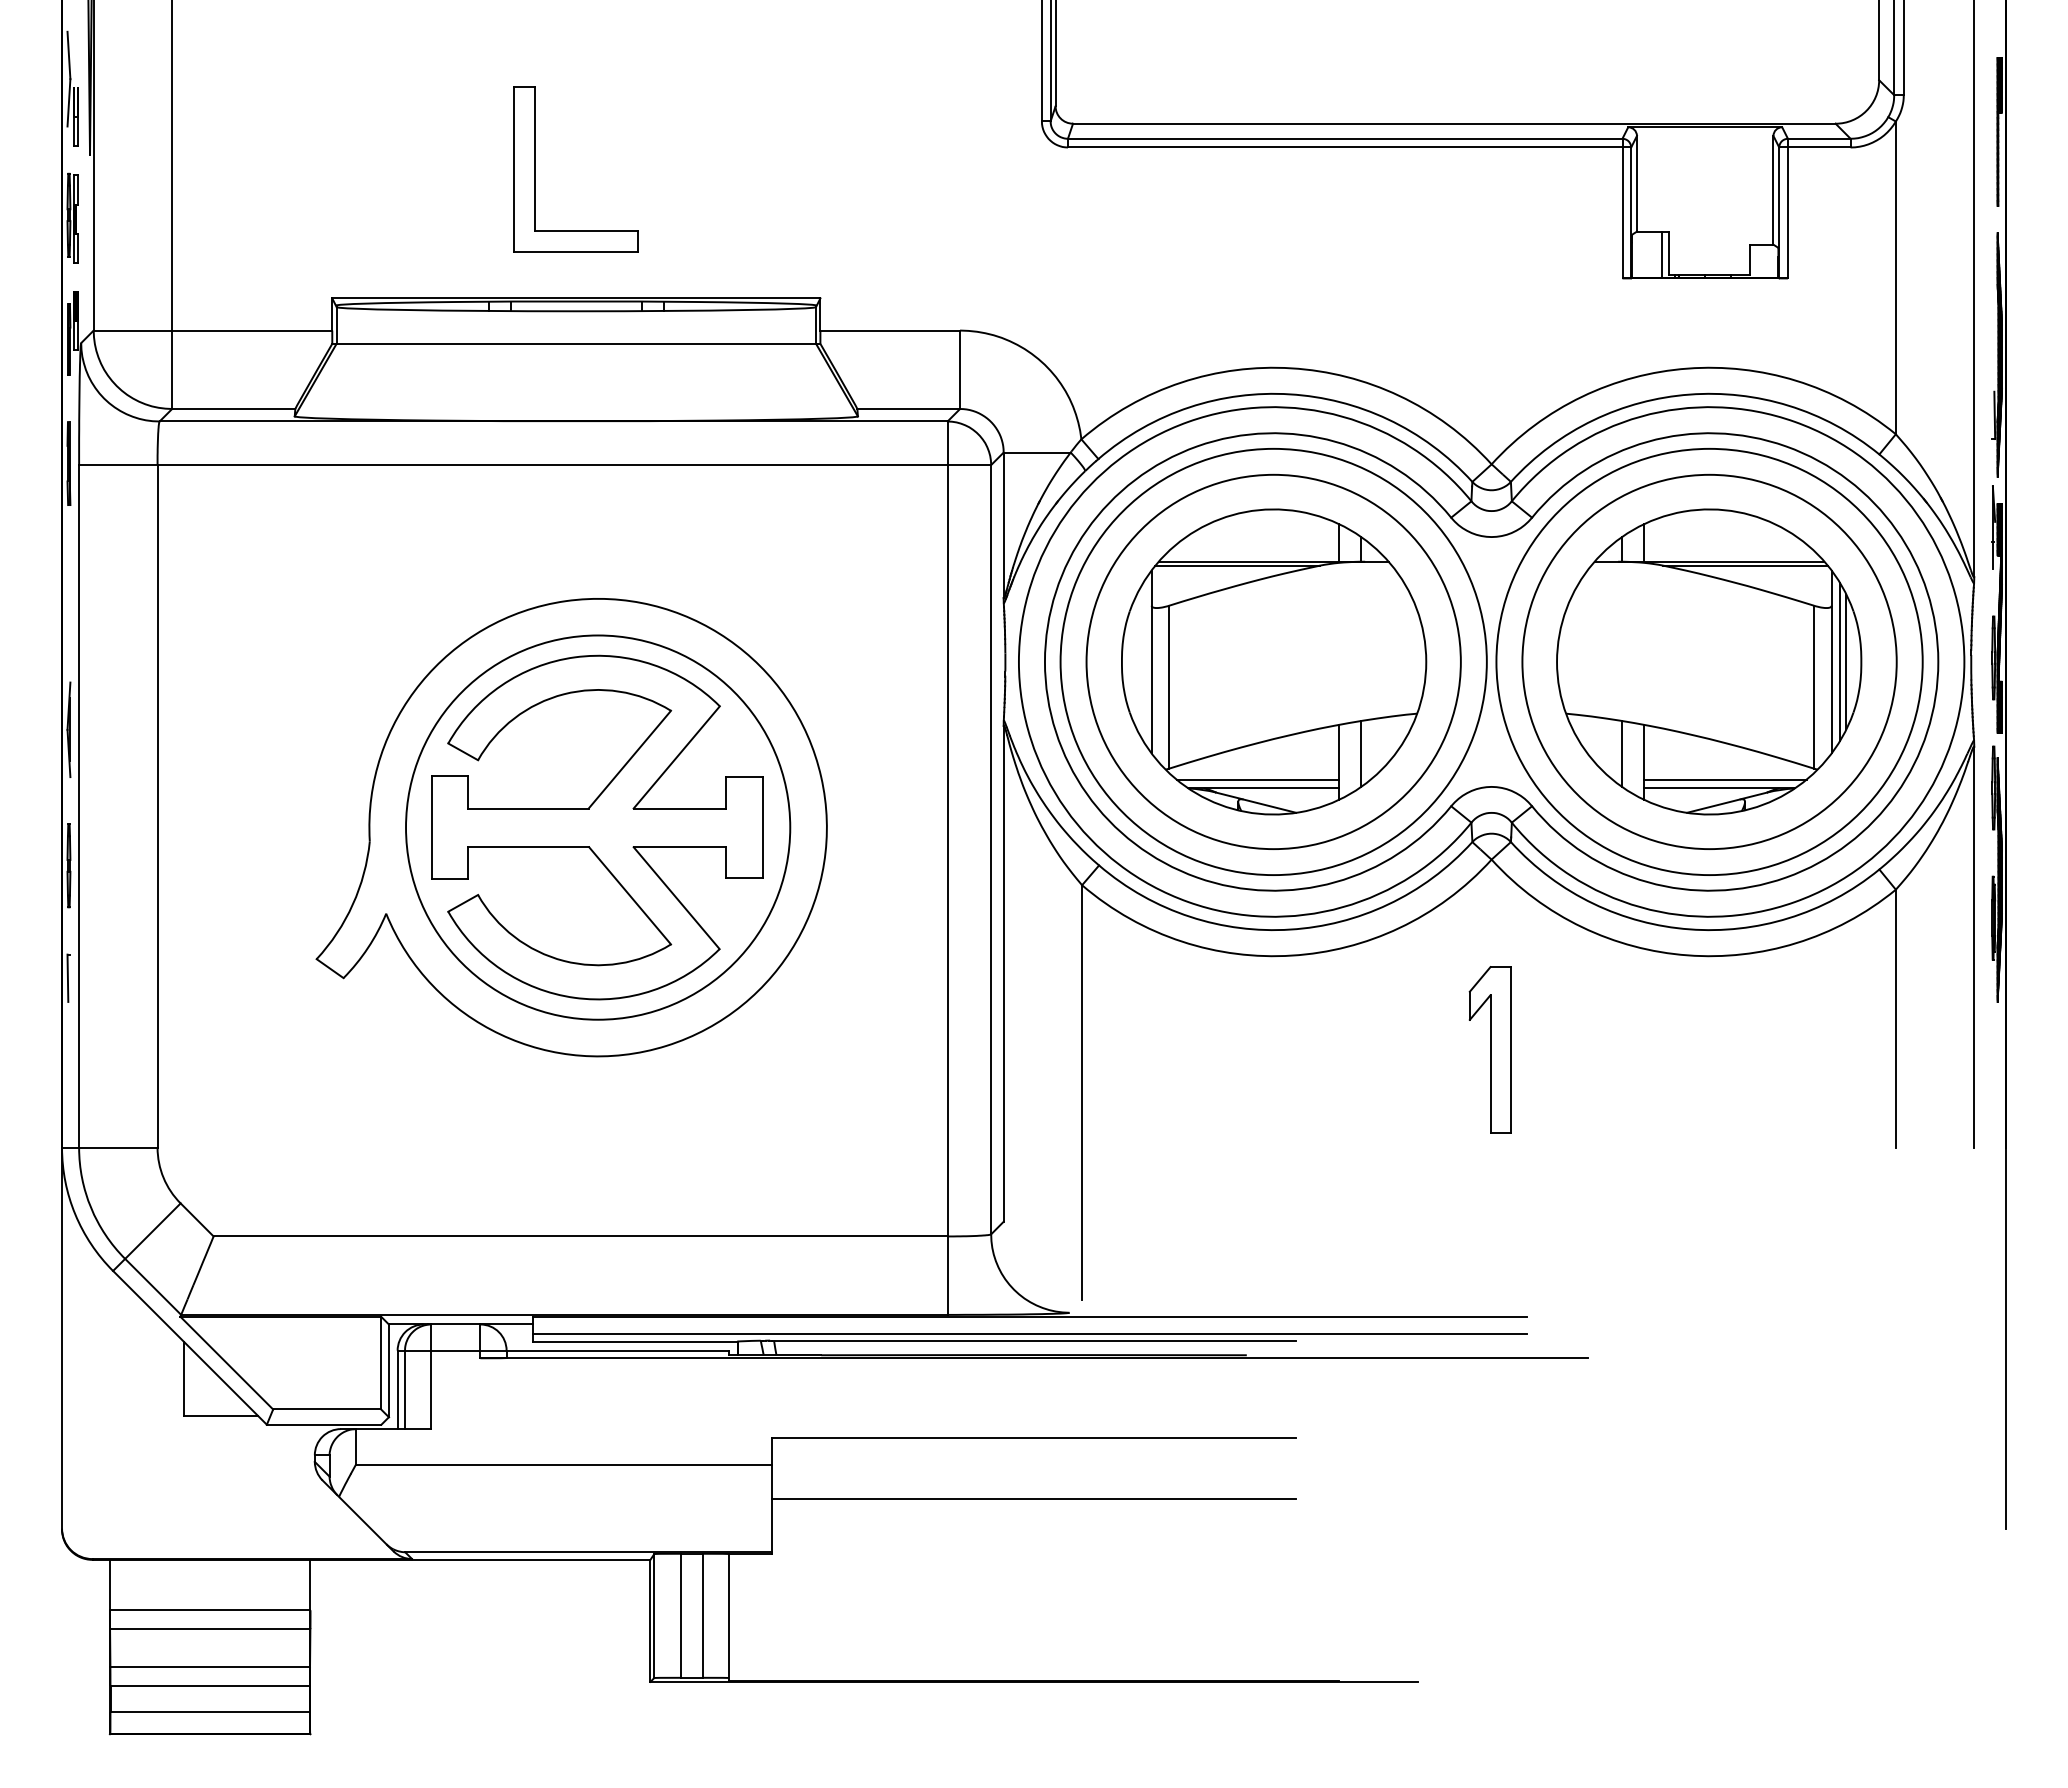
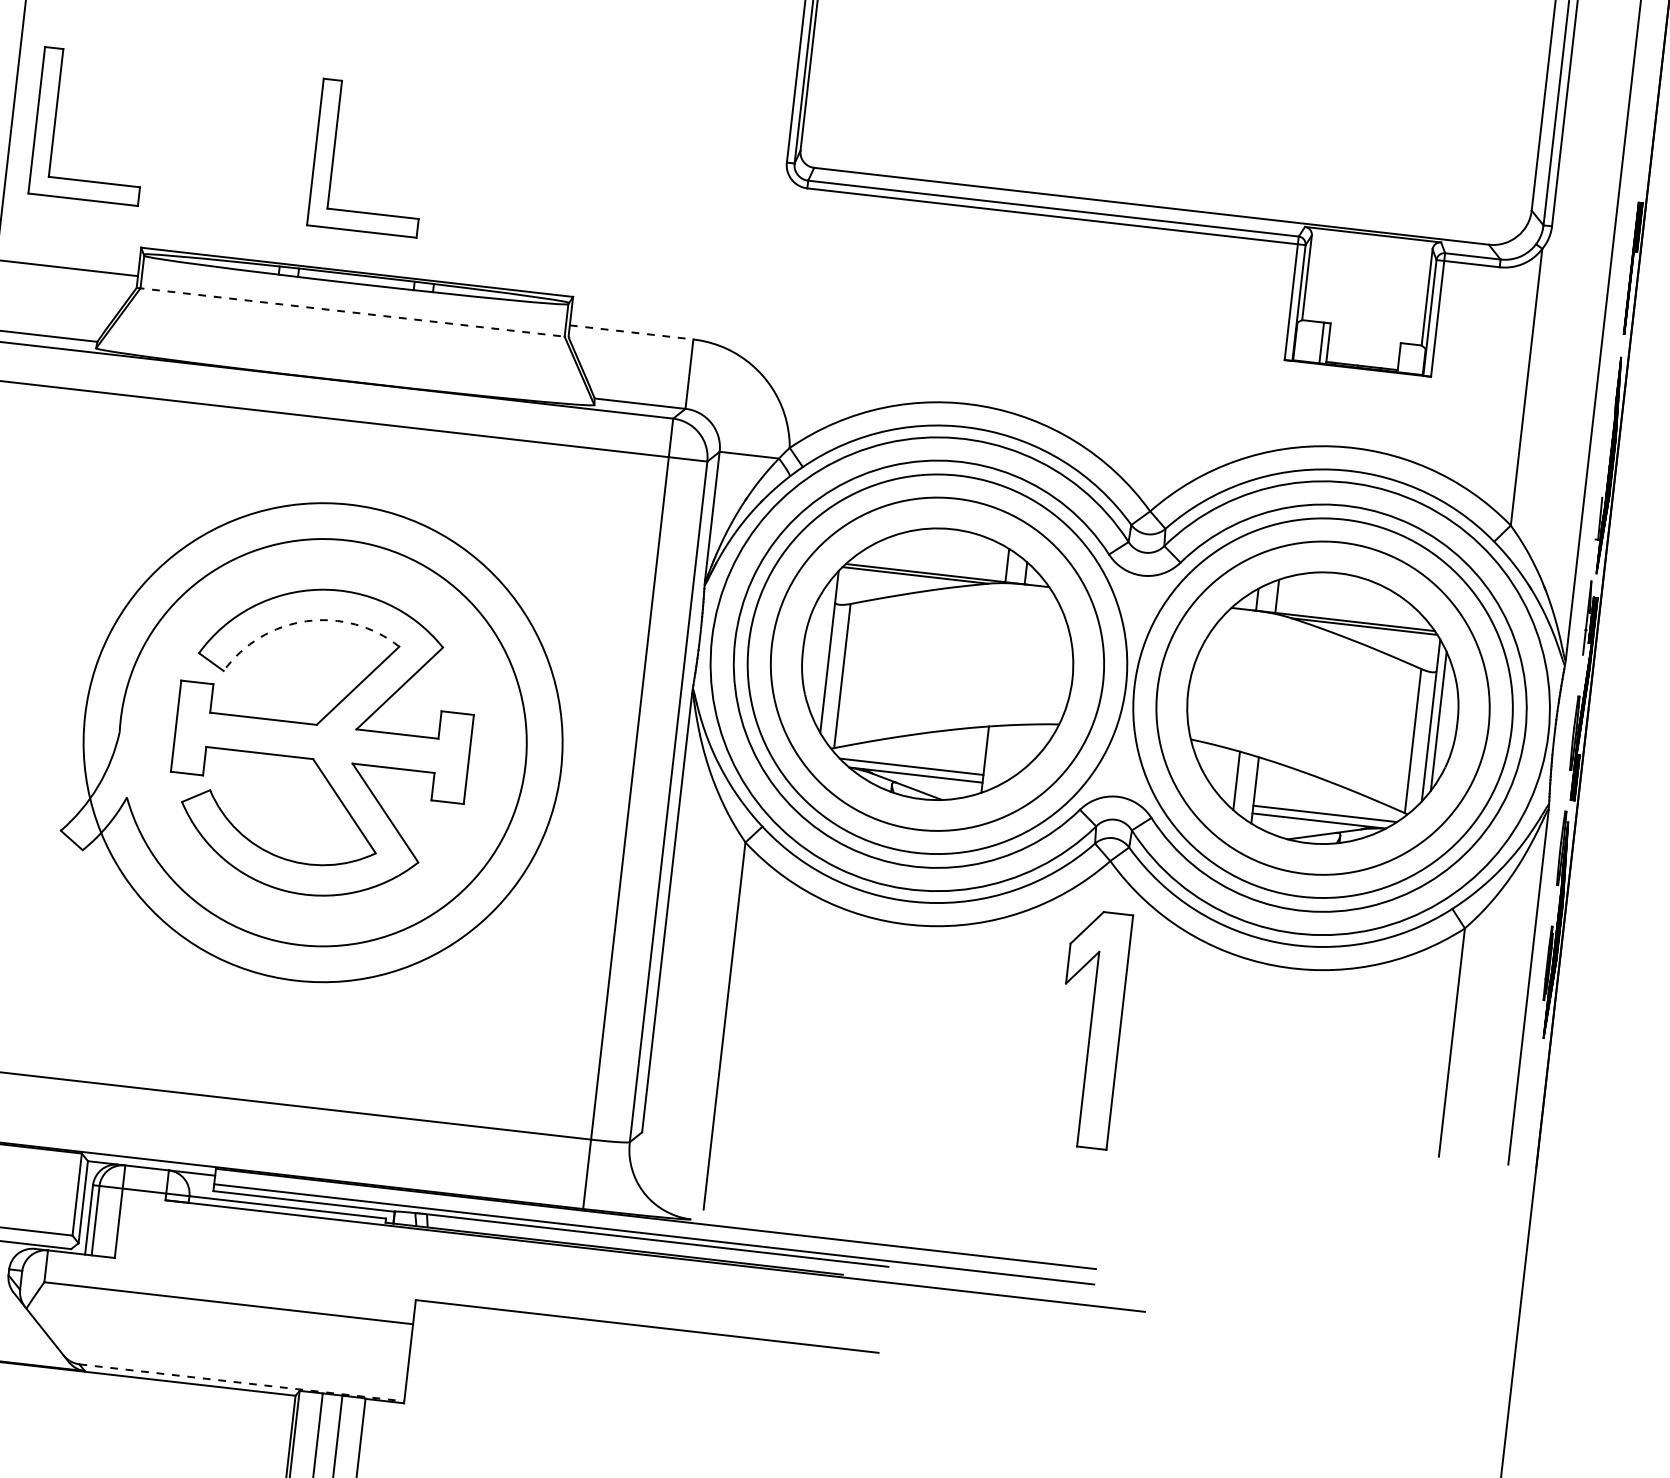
part: (220, 169) -> (55, 122), added
line: (890, 330) -> (631, 332), solid -> dashed
line: (576, 343) -> (352, 312), solid -> dashed
line: (1846, 661) -> (1444, 721), removed
arc: (564, 694) -> (306, 621), solid -> dashed
line: (1360, 753) -> (1005, 753), removed
circle: (598, 827) -> (323, 742), size x1.4
part: (1489, 1049) -> (1089, 1028), size x1.6
line: (1033, 1498) -> (640, 1380), removed
line: (588, 1552) -> (241, 1383), solid -> dashed

